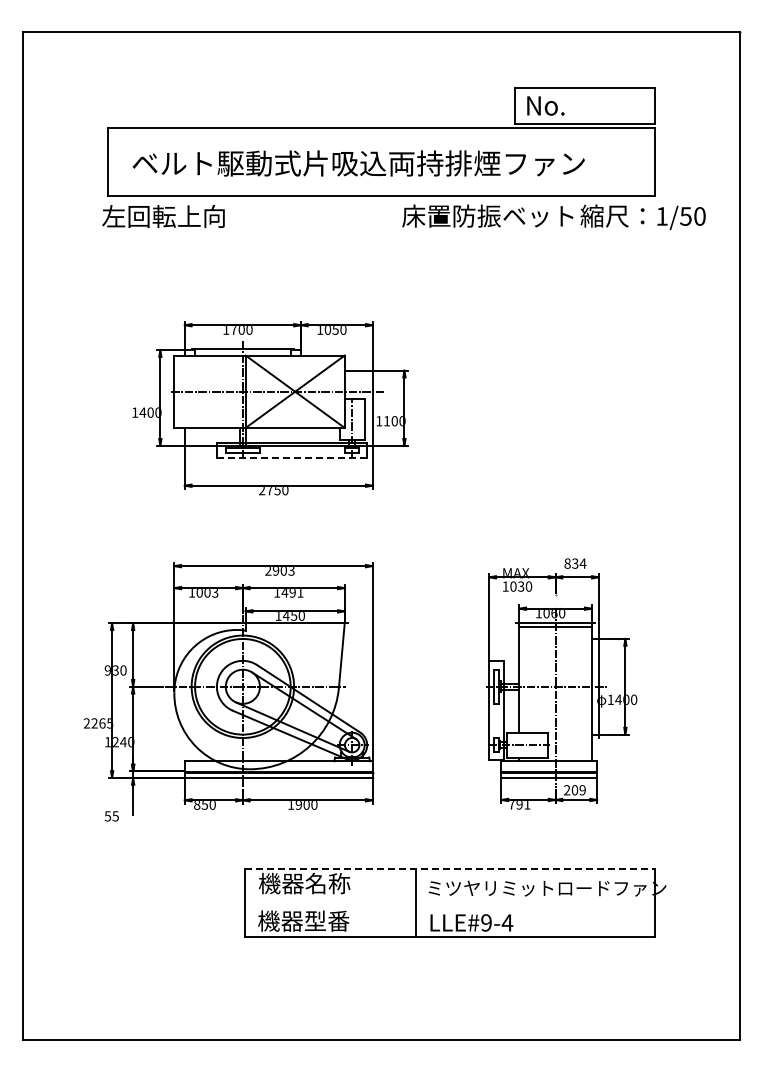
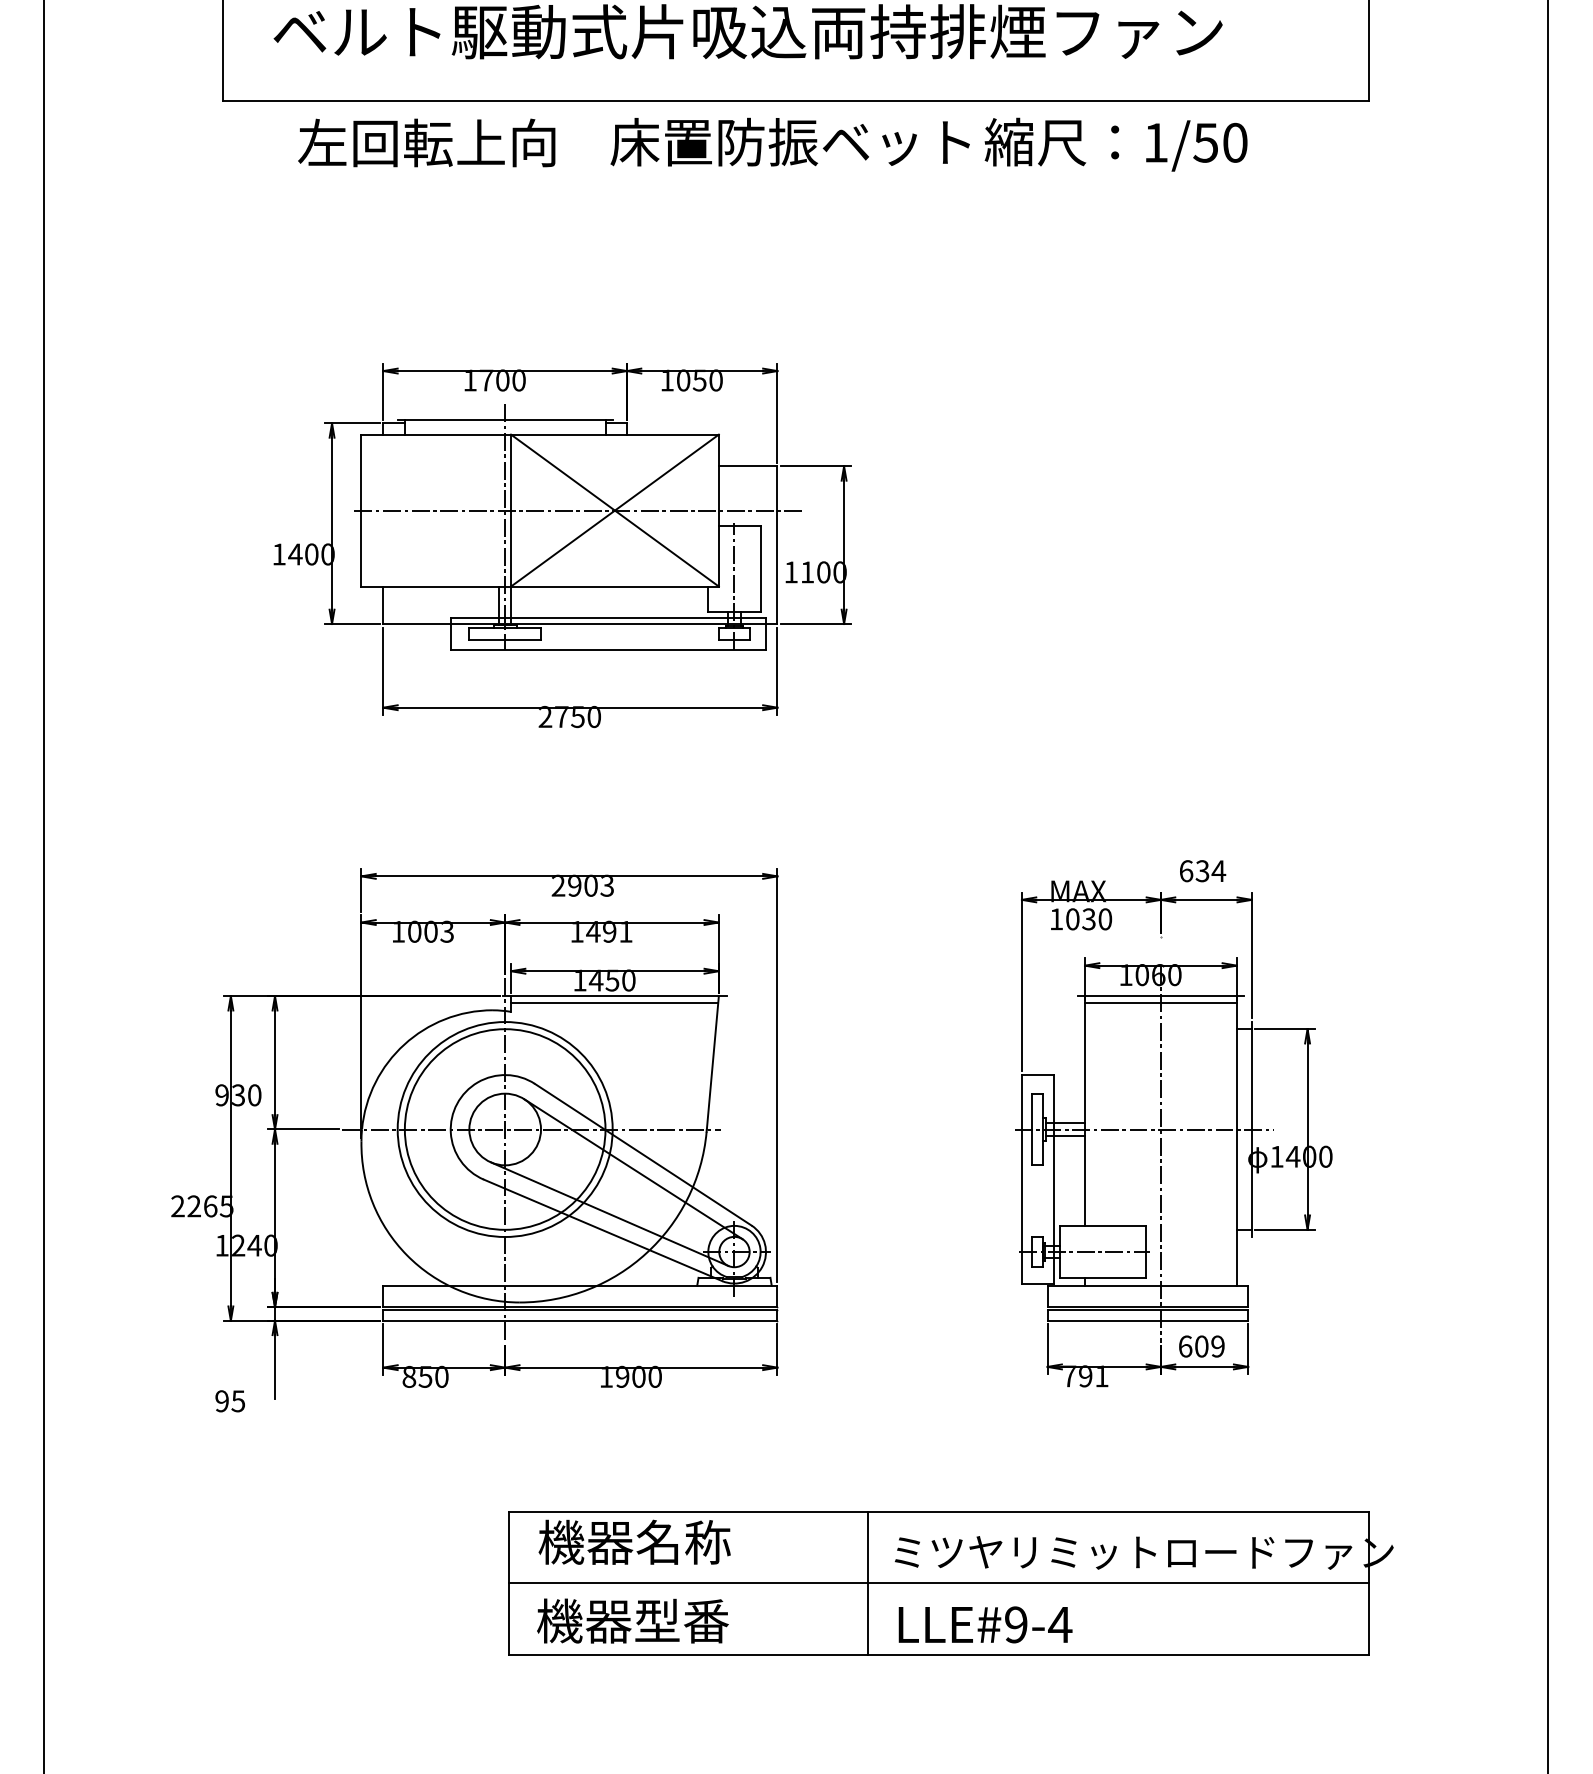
text: (163, 216) -> (426, 142), moved
text: (553, 217) -> (928, 145), moved
line: (292, 458) -> (609, 650), dashed -> solid
text: (567, 563) -> (1186, 870), 834 -> 634
line: (294, 626) -> (613, 1003), added
text: (567, 790) -> (1186, 1347), 209 -> 609
text: (107, 816) -> (221, 1401), 55 -> 95
line: (449, 869) -> (938, 1512), dashed -> solid
line: (449, 903) -> (938, 1584), added

